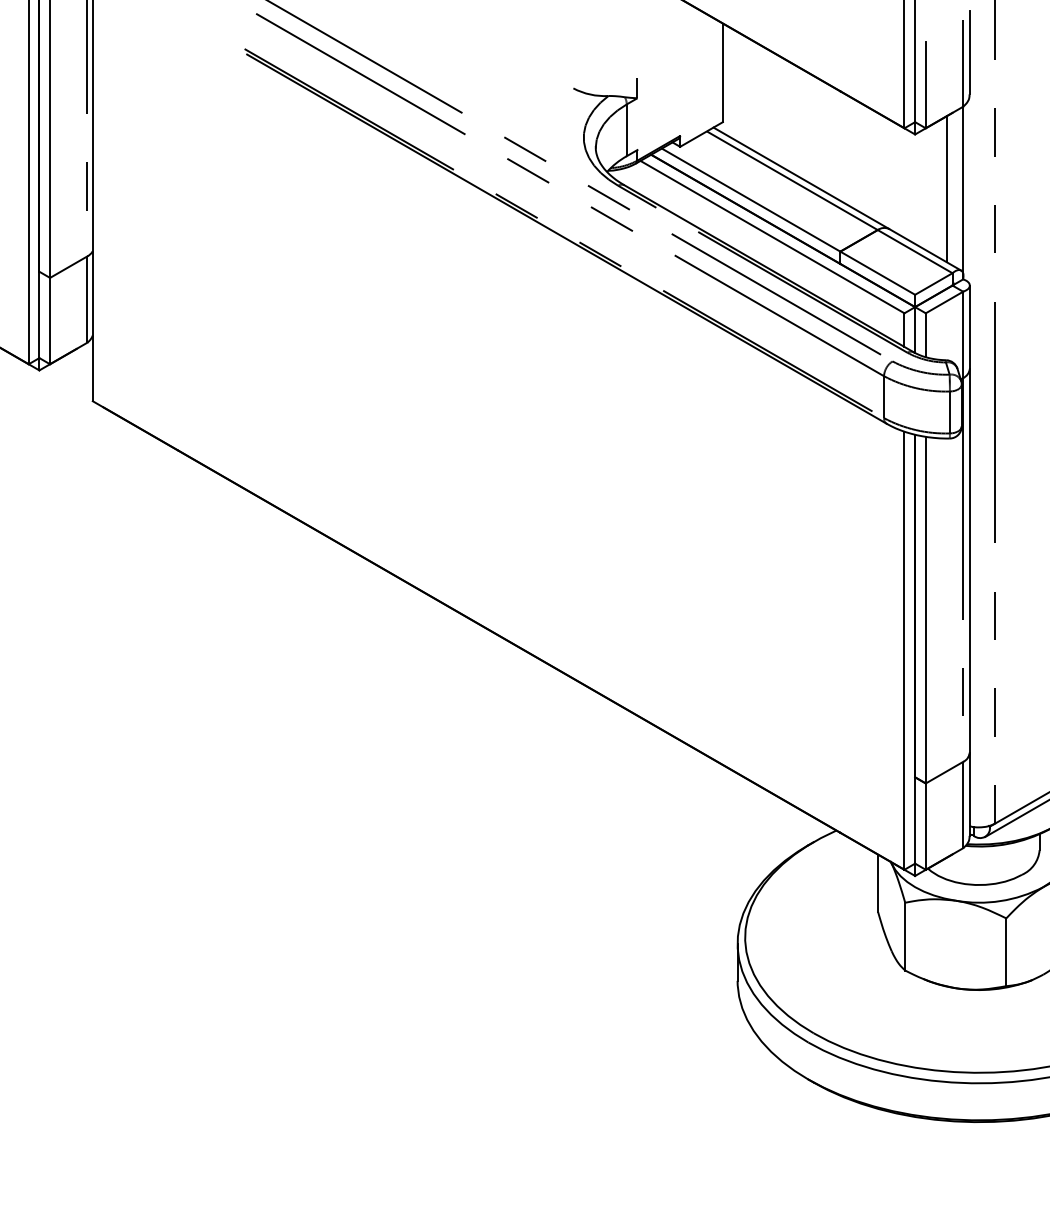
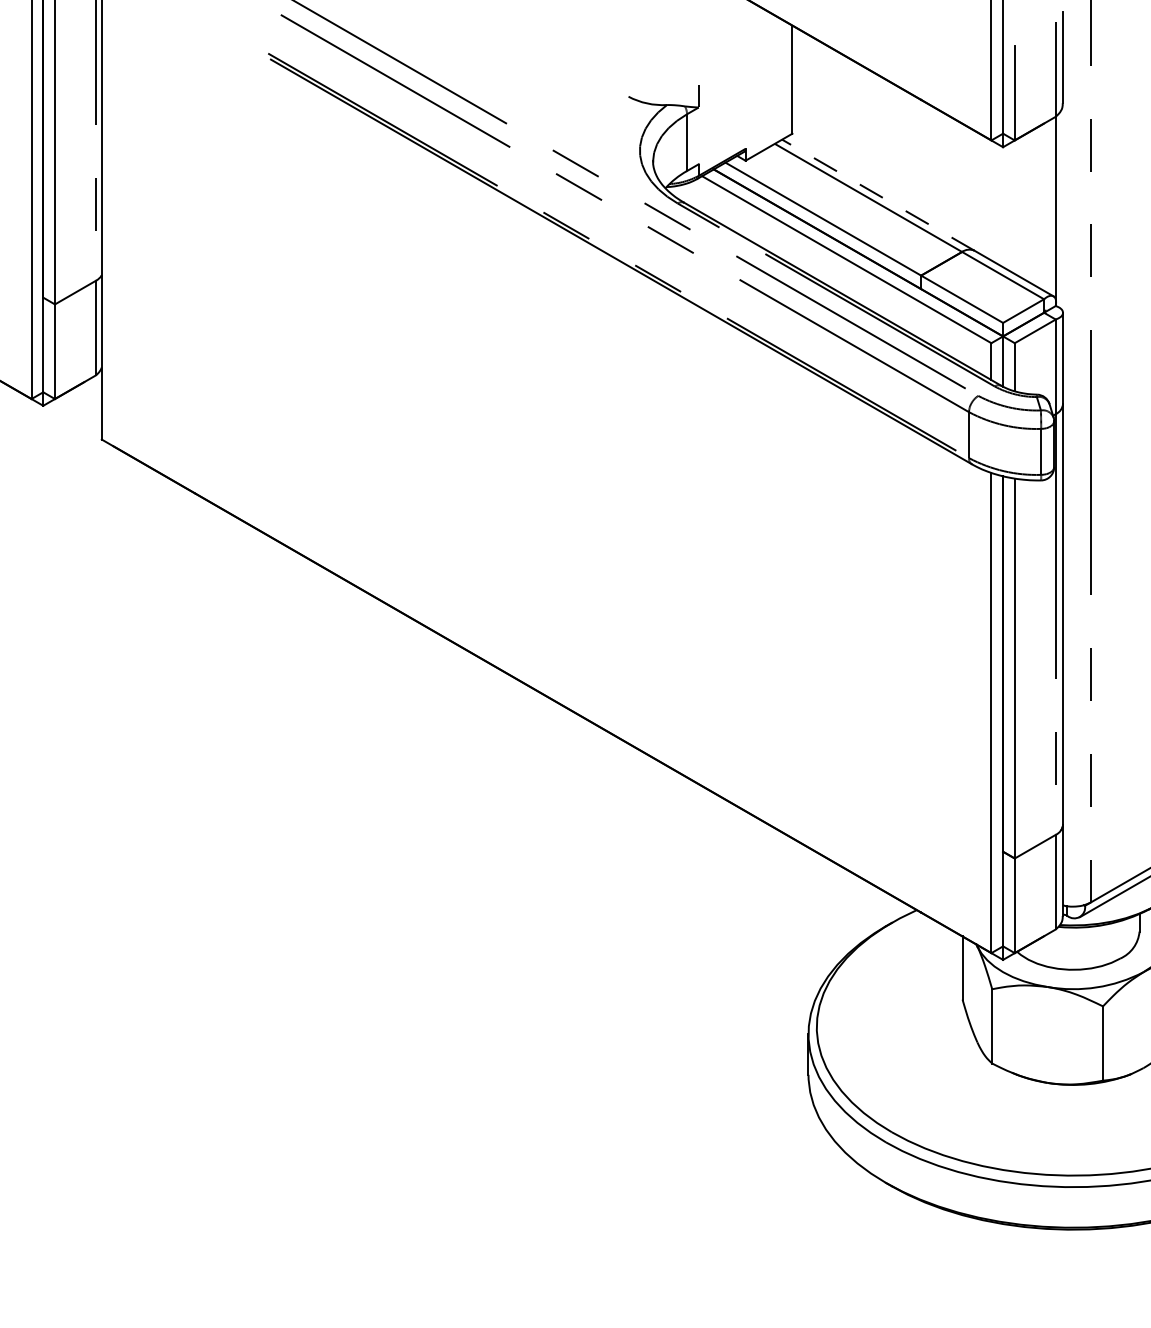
line: (800, 177) -> (877, 194), solid -> dashed
line: (947, 188) -> (1038, 206), removed

